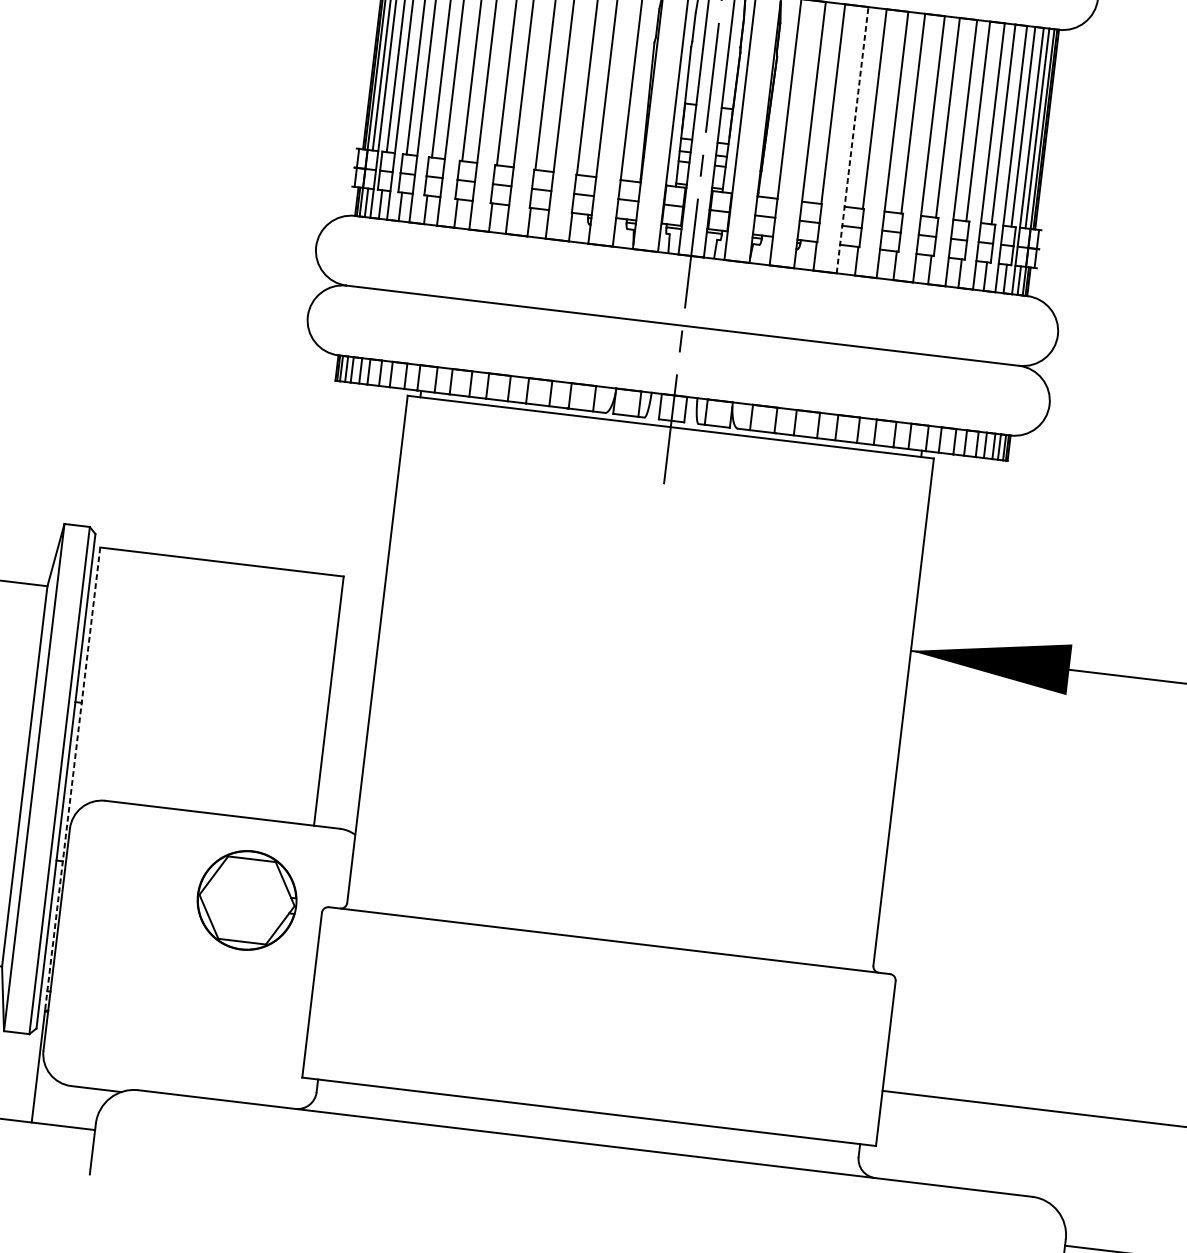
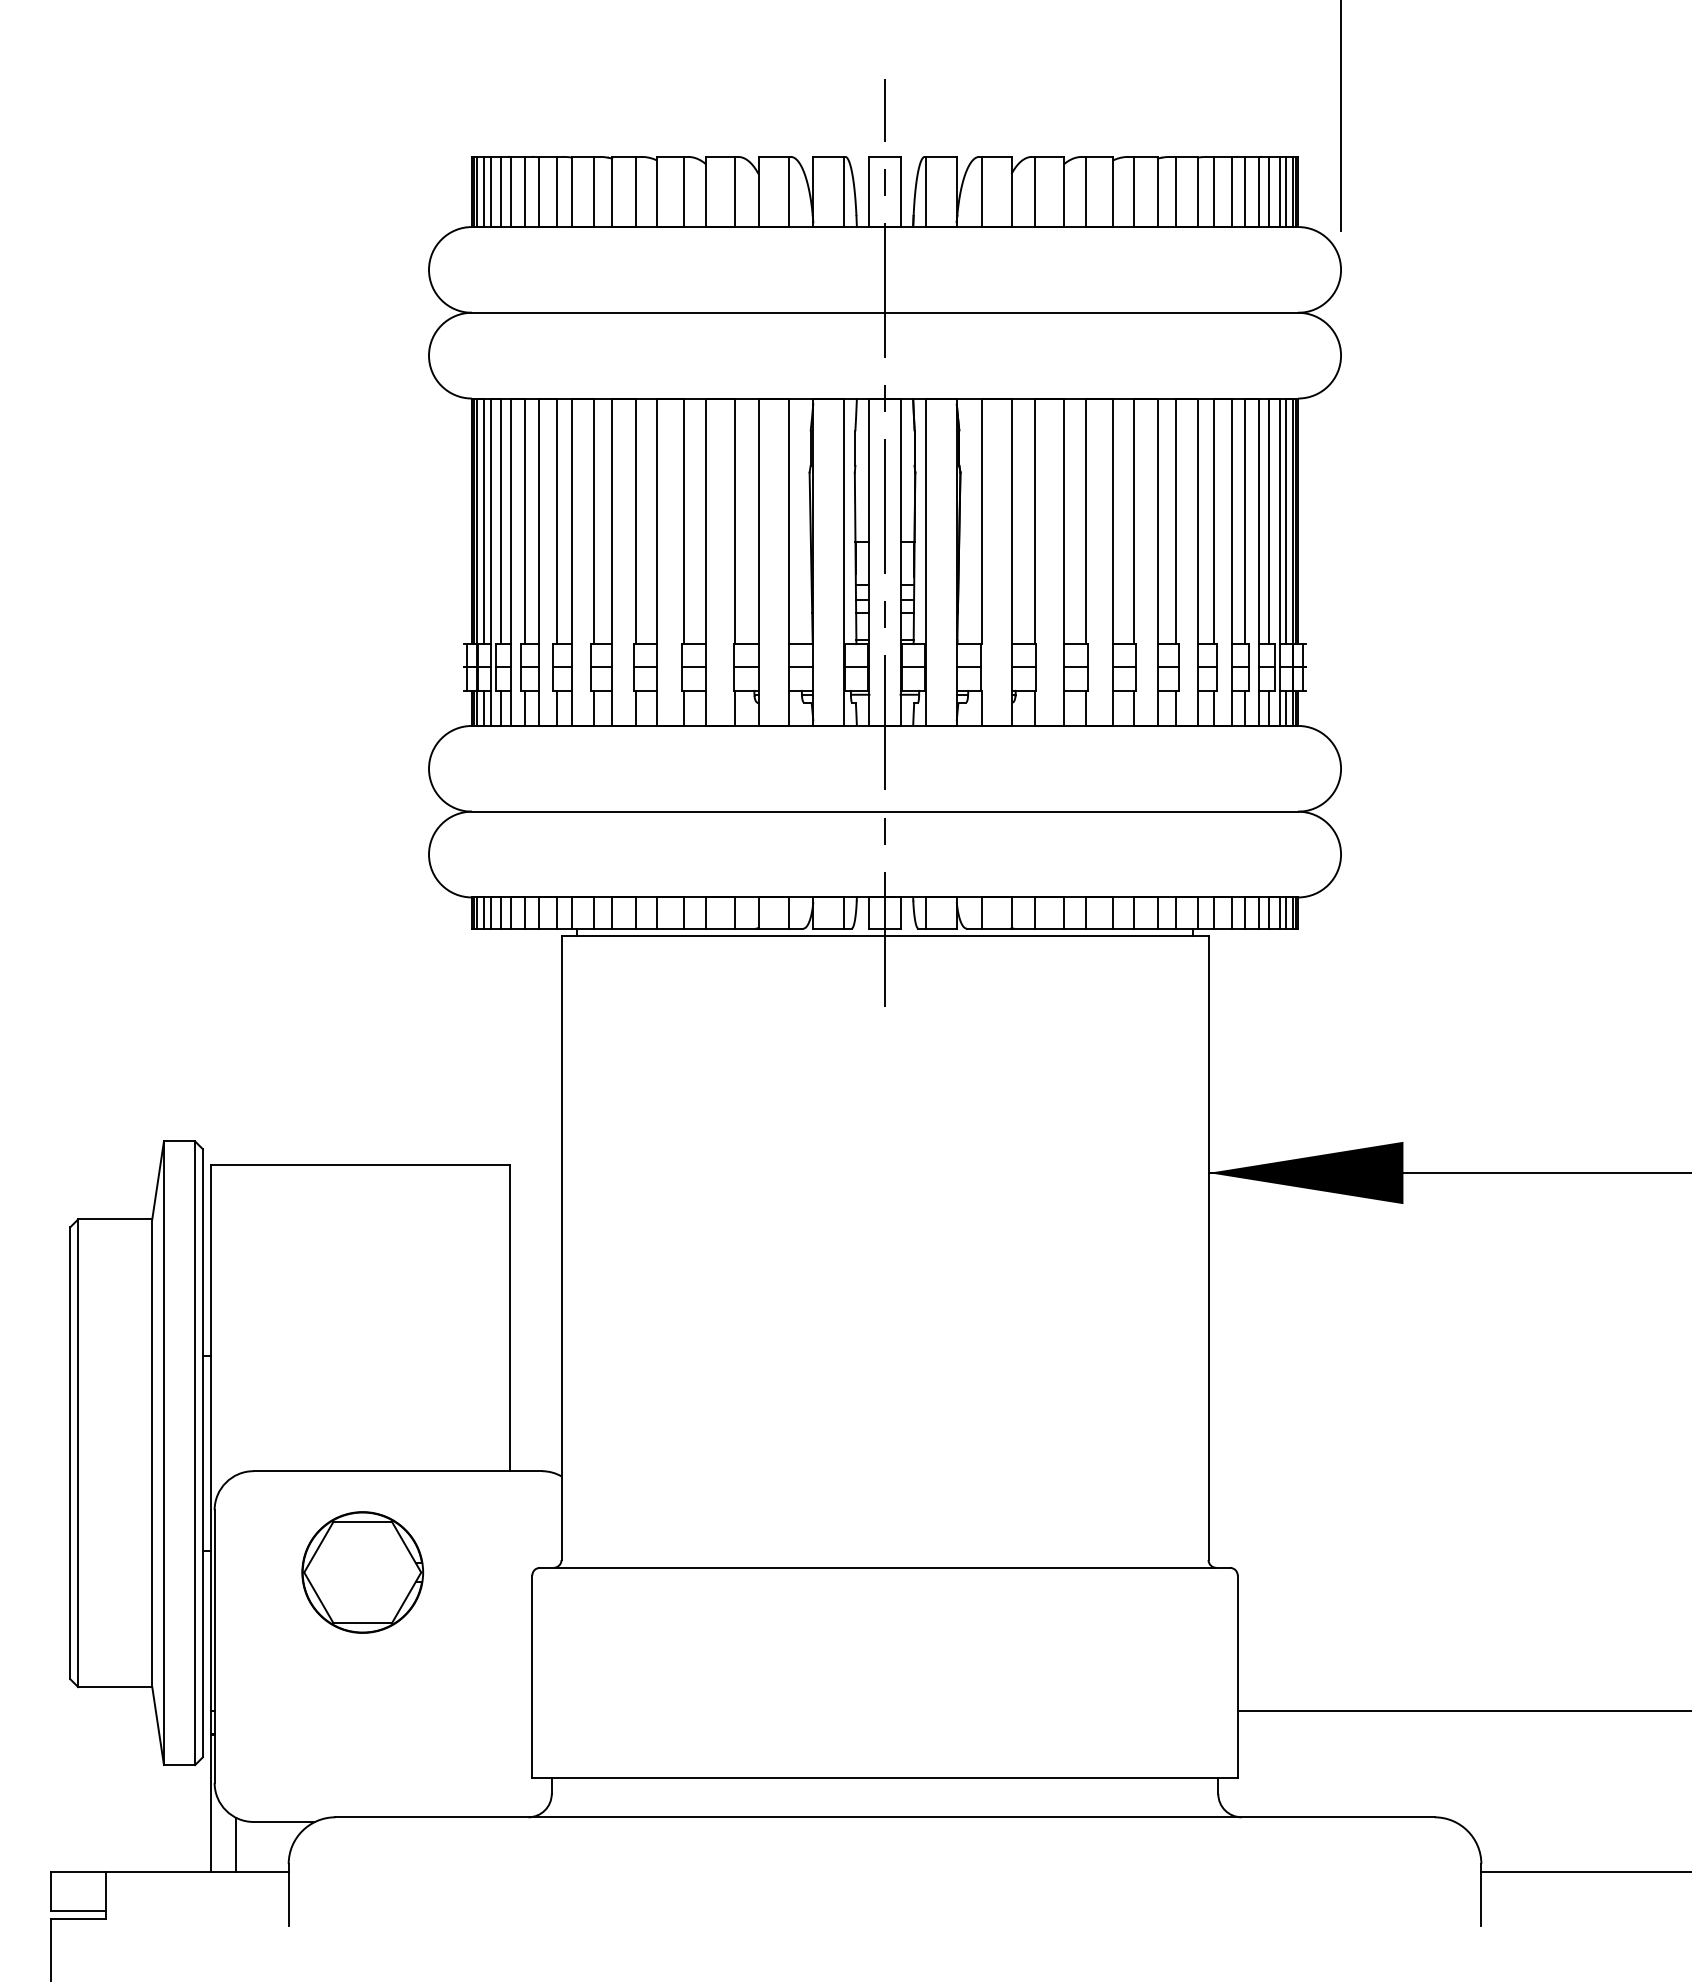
line: (852, 140) -> (1063, 562), dashed -> solid
line: (72, 779) -> (210, 1449), dashed -> solid
part: (246, 900) -> (362, 1572), moved
line: (54, 1102) -> (235, 1844), added

